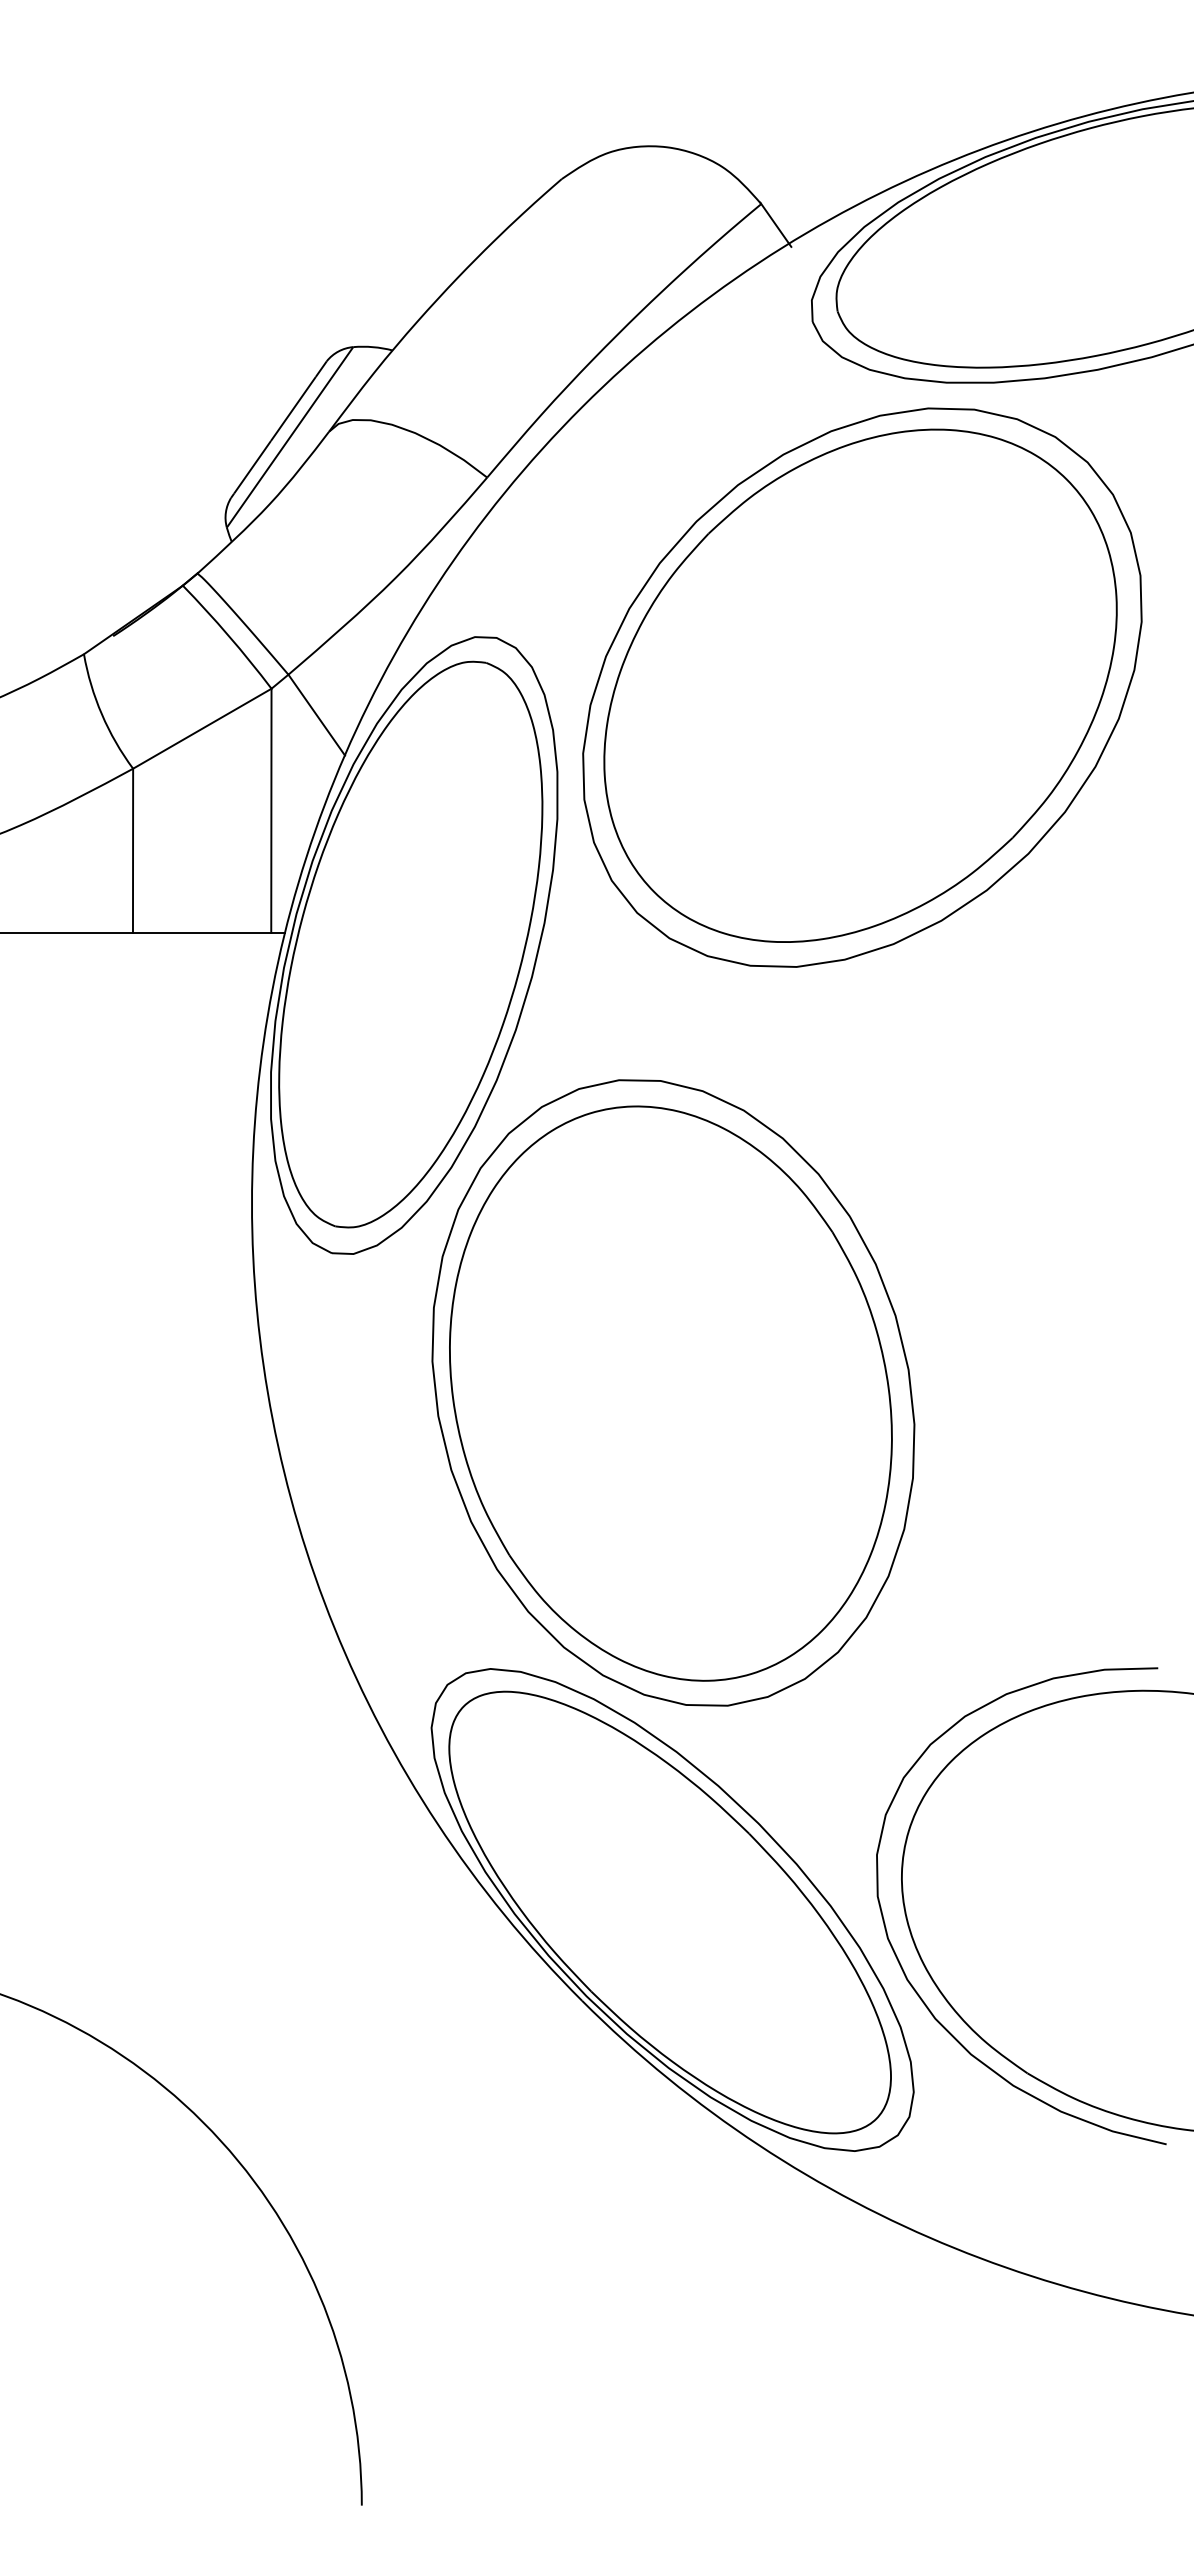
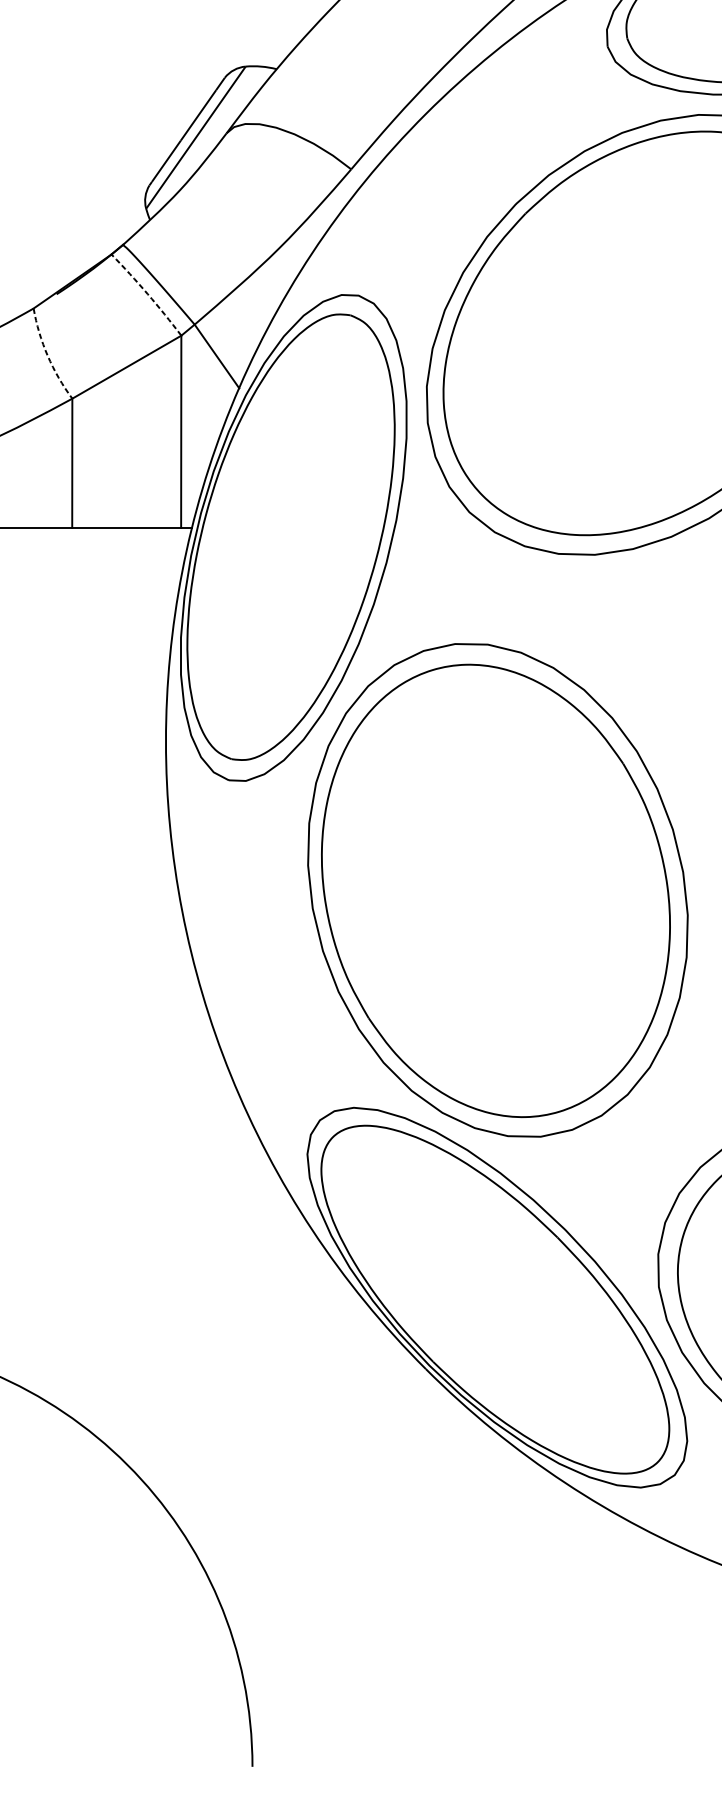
arc: (228, 635) -> (147, 293), solid -> dashed
arc: (101, 714) -> (47, 355), solid -> dashed

